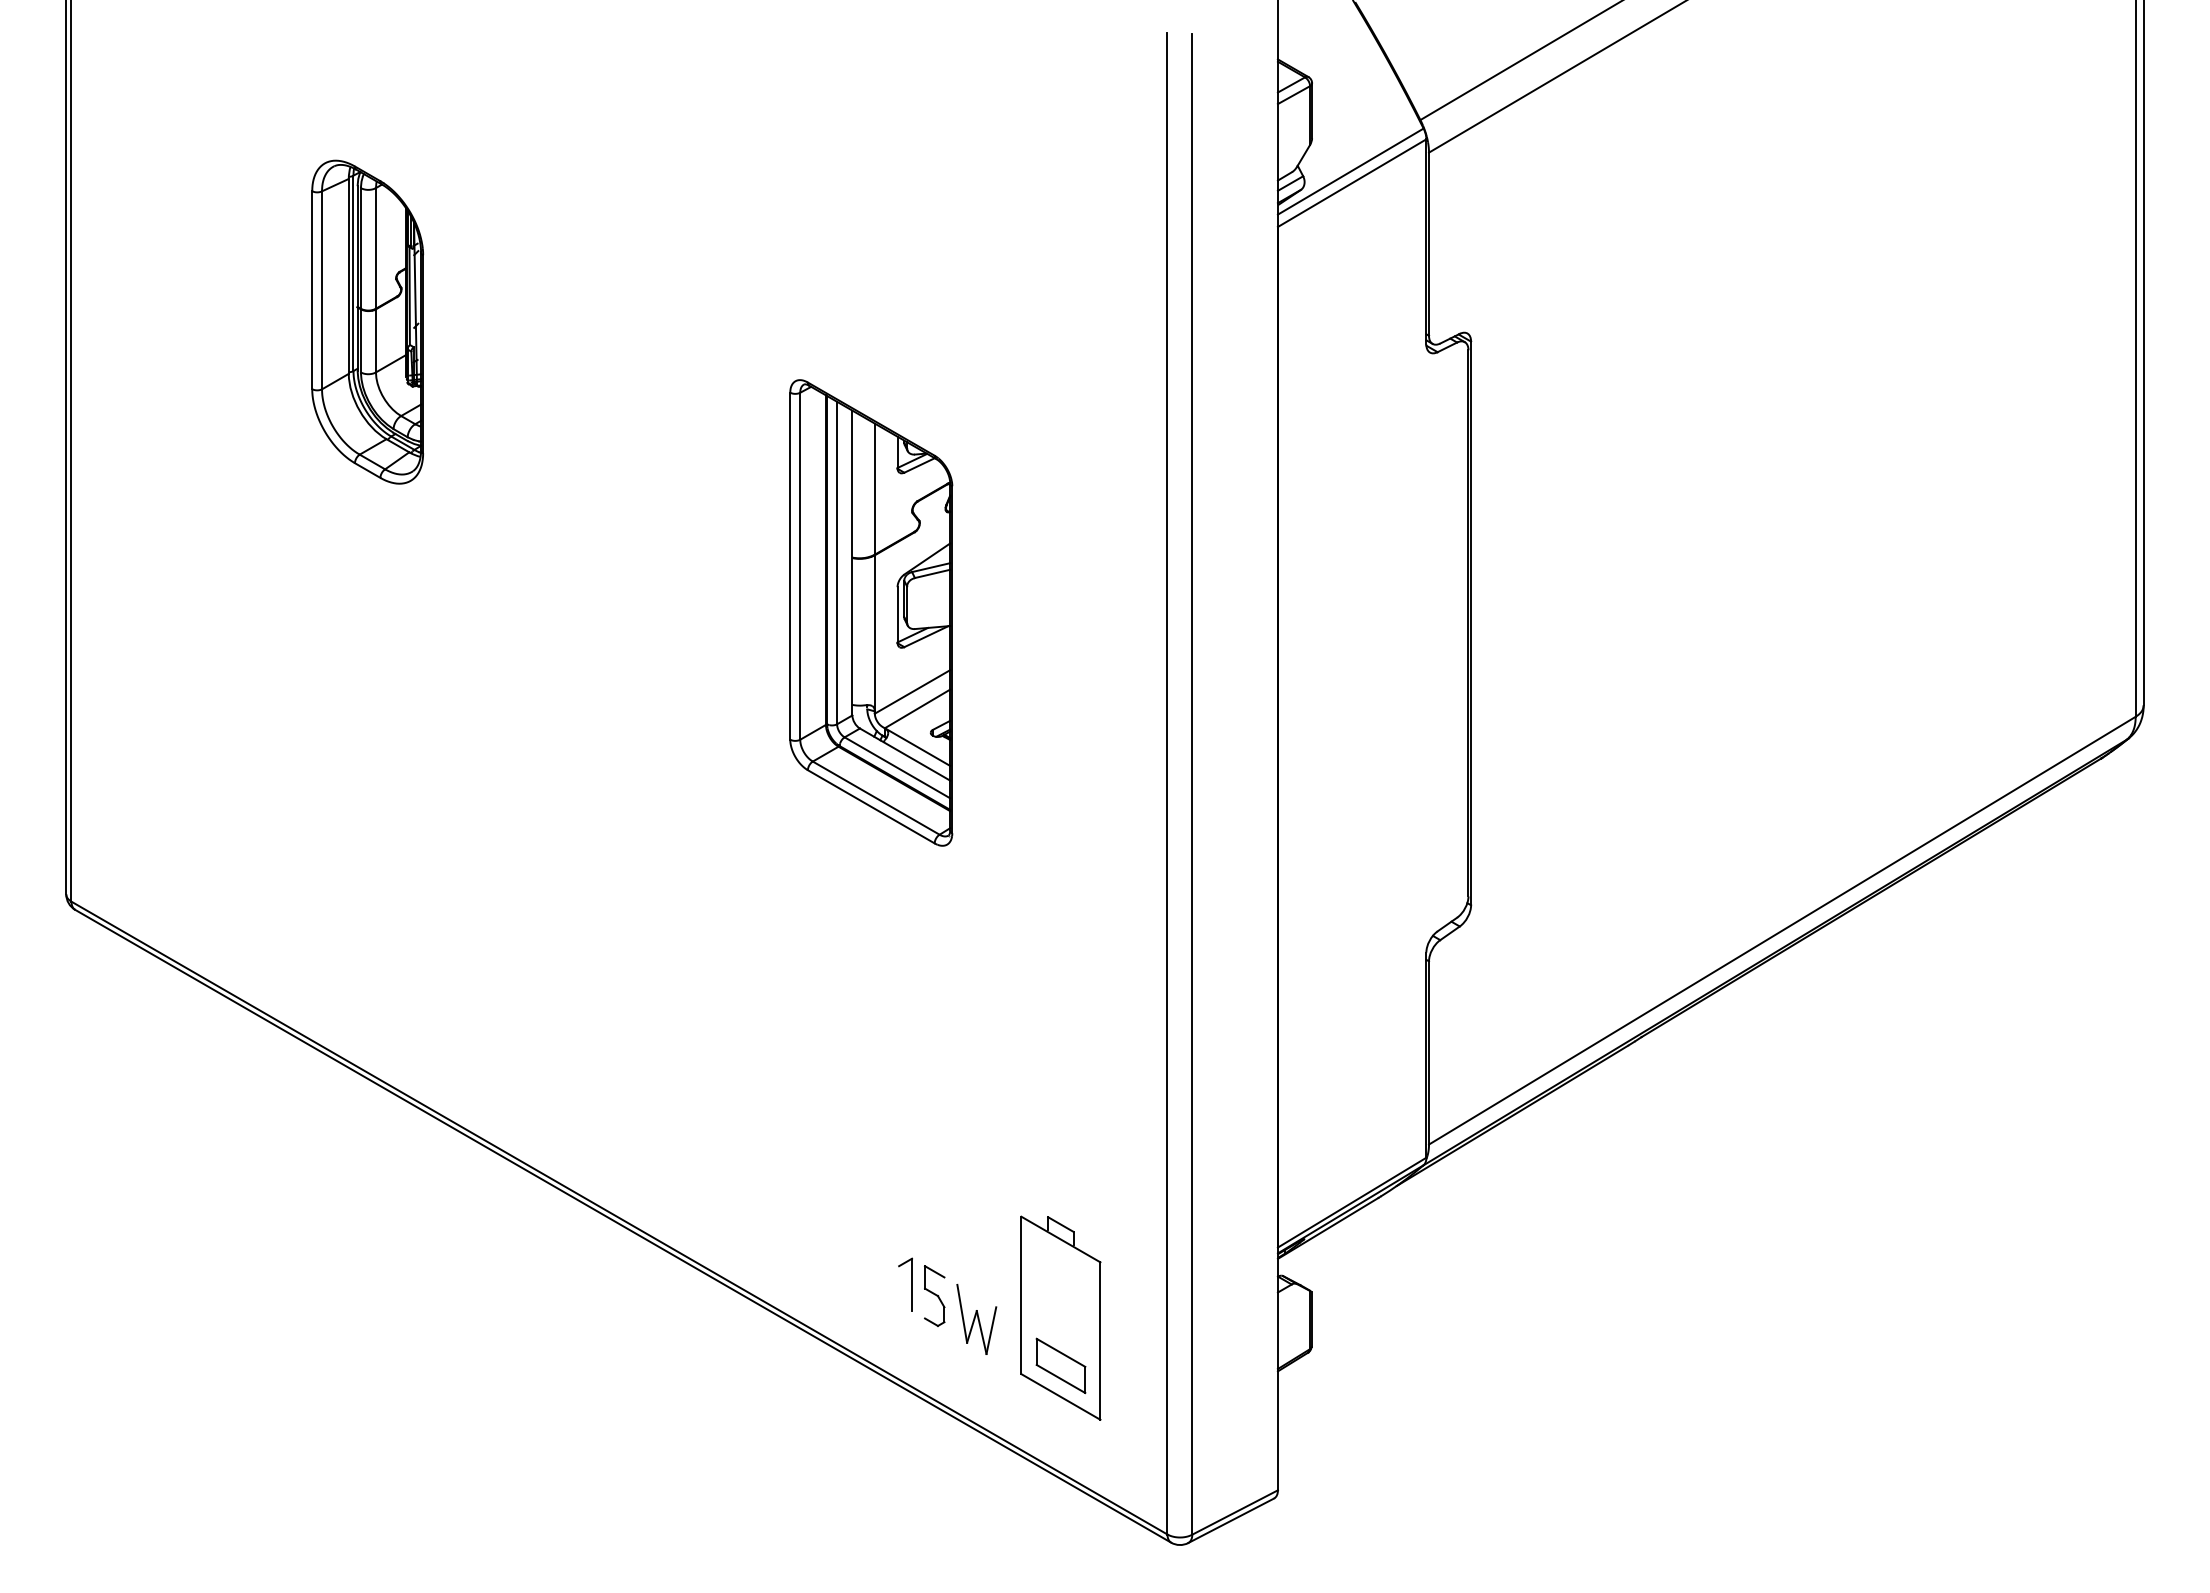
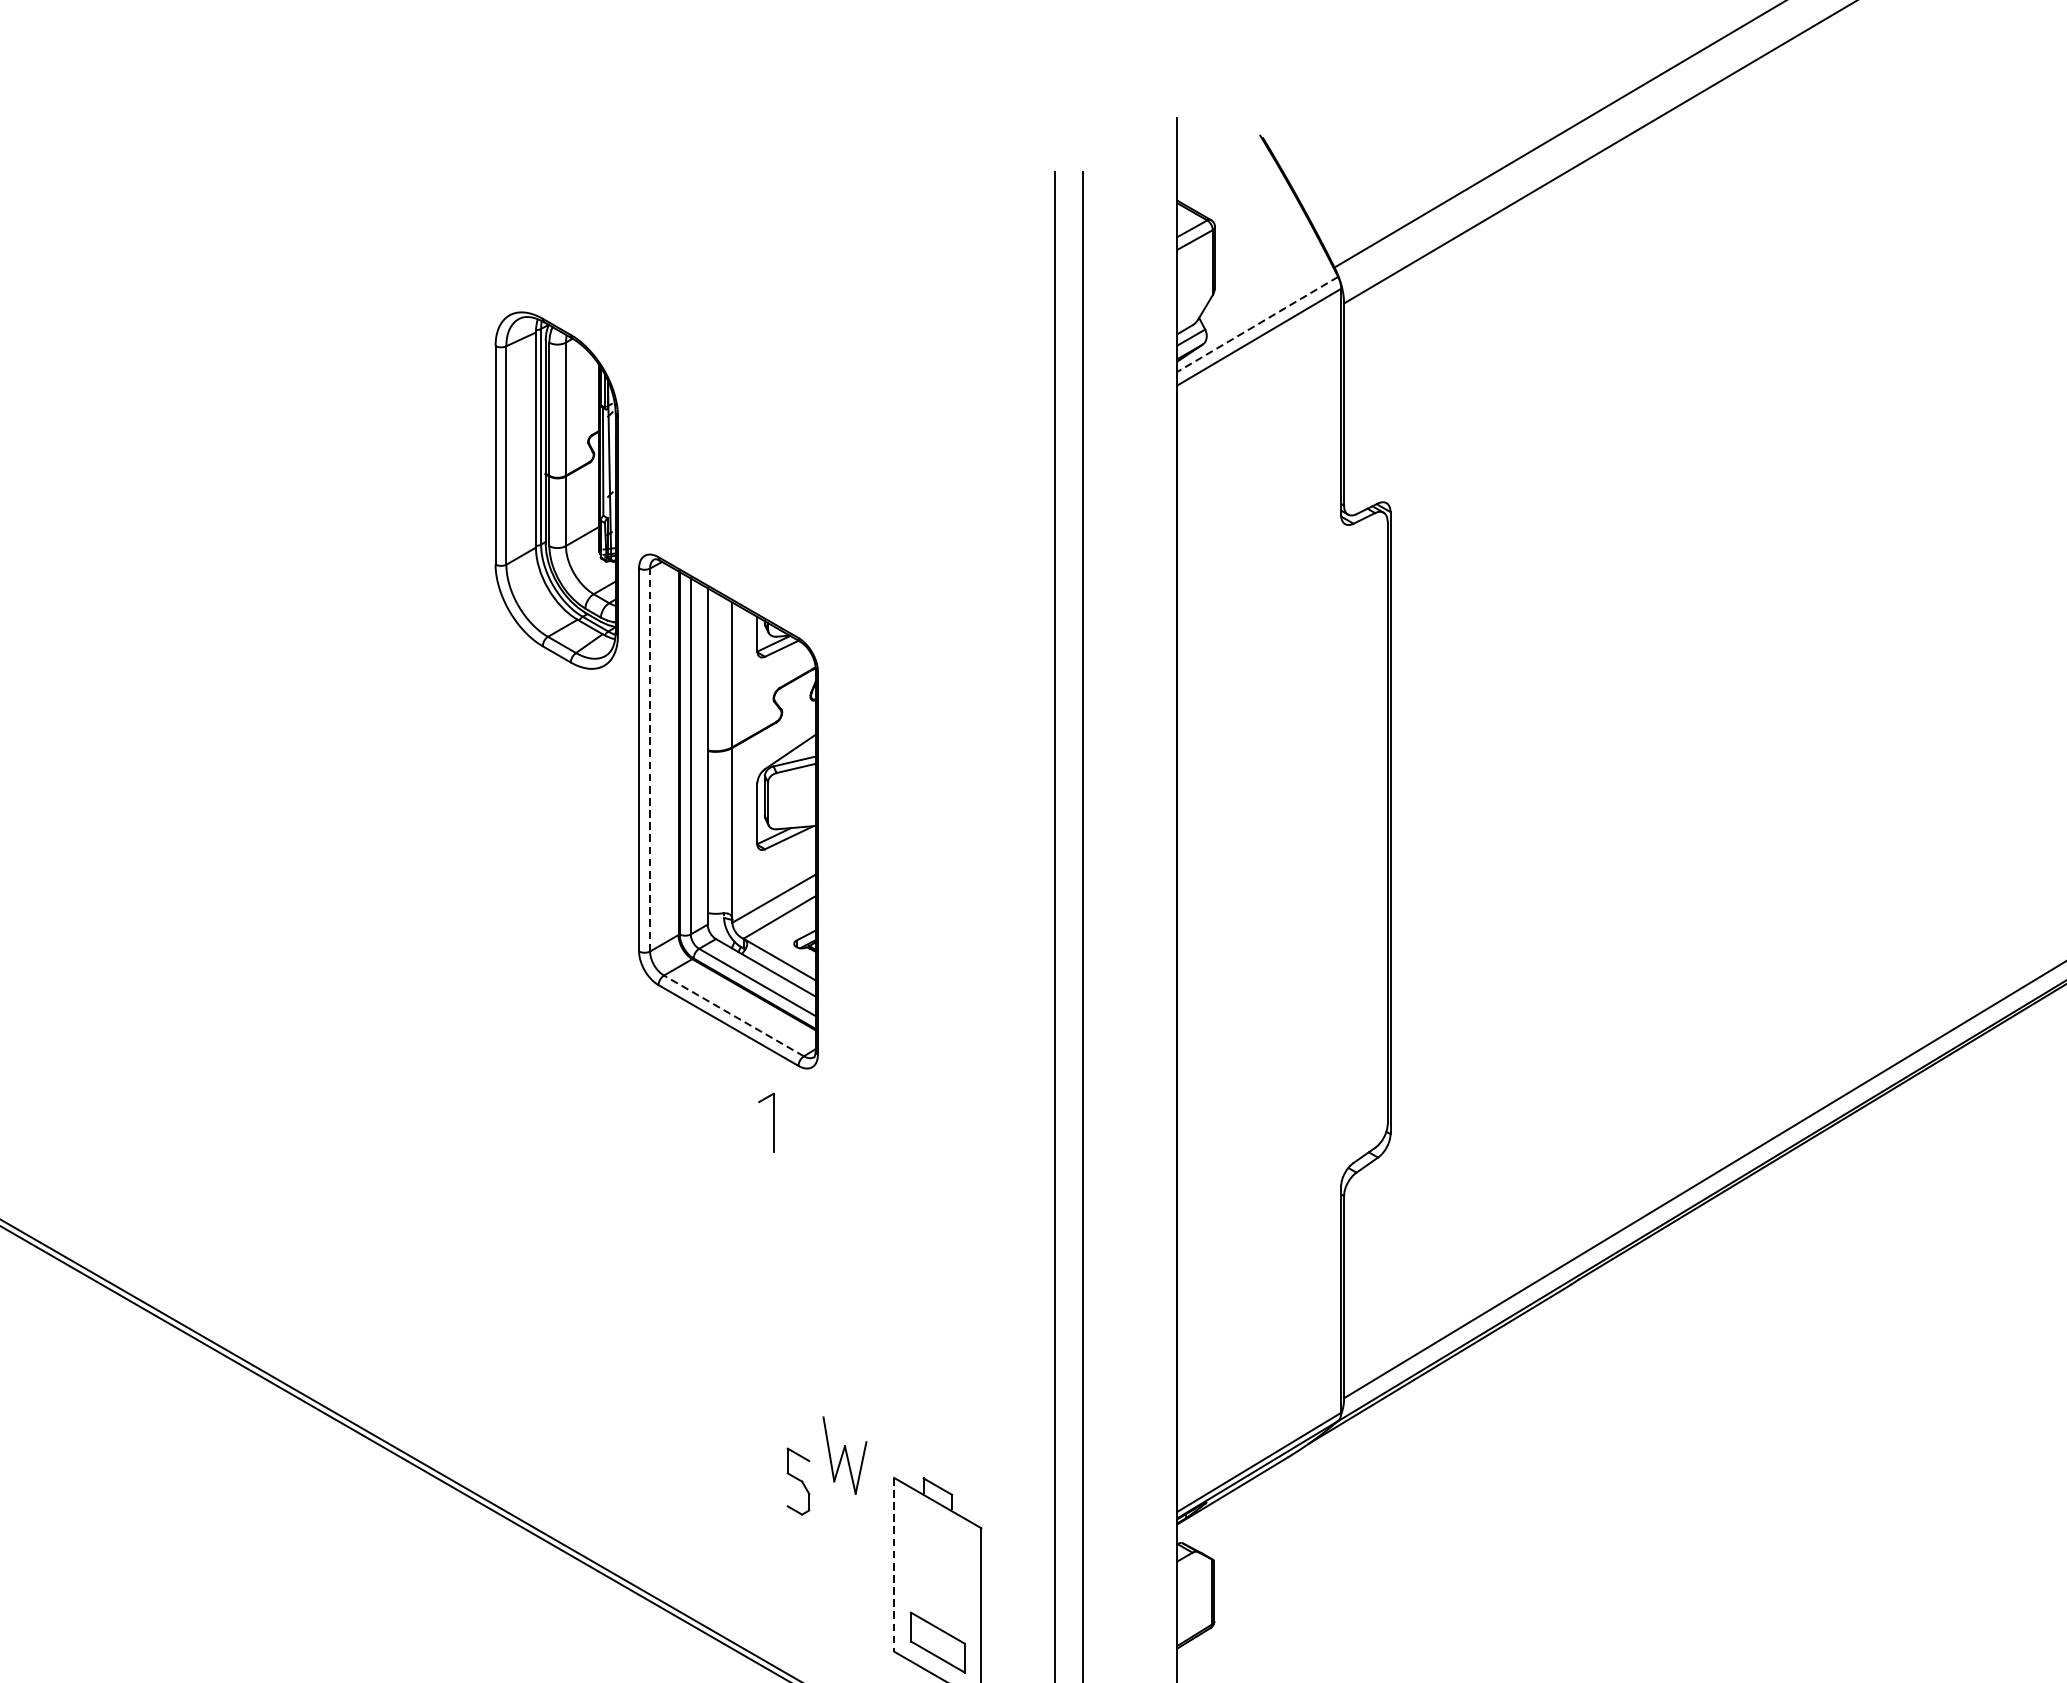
line: (1350, 171) -> (1257, 324), solid -> dashed
part: (367, 321) -> (556, 489), moved
line: (800, 565) -> (650, 759), solid -> dashed
line: (875, 797) -> (733, 1015), solid -> dashed
part: (905, 1284) -> (766, 1122), moved
part: (934, 1295) -> (798, 1480), moved
line: (1021, 1295) -> (894, 1564), solid -> dashed
part: (976, 1319) -> (844, 1455), moved

